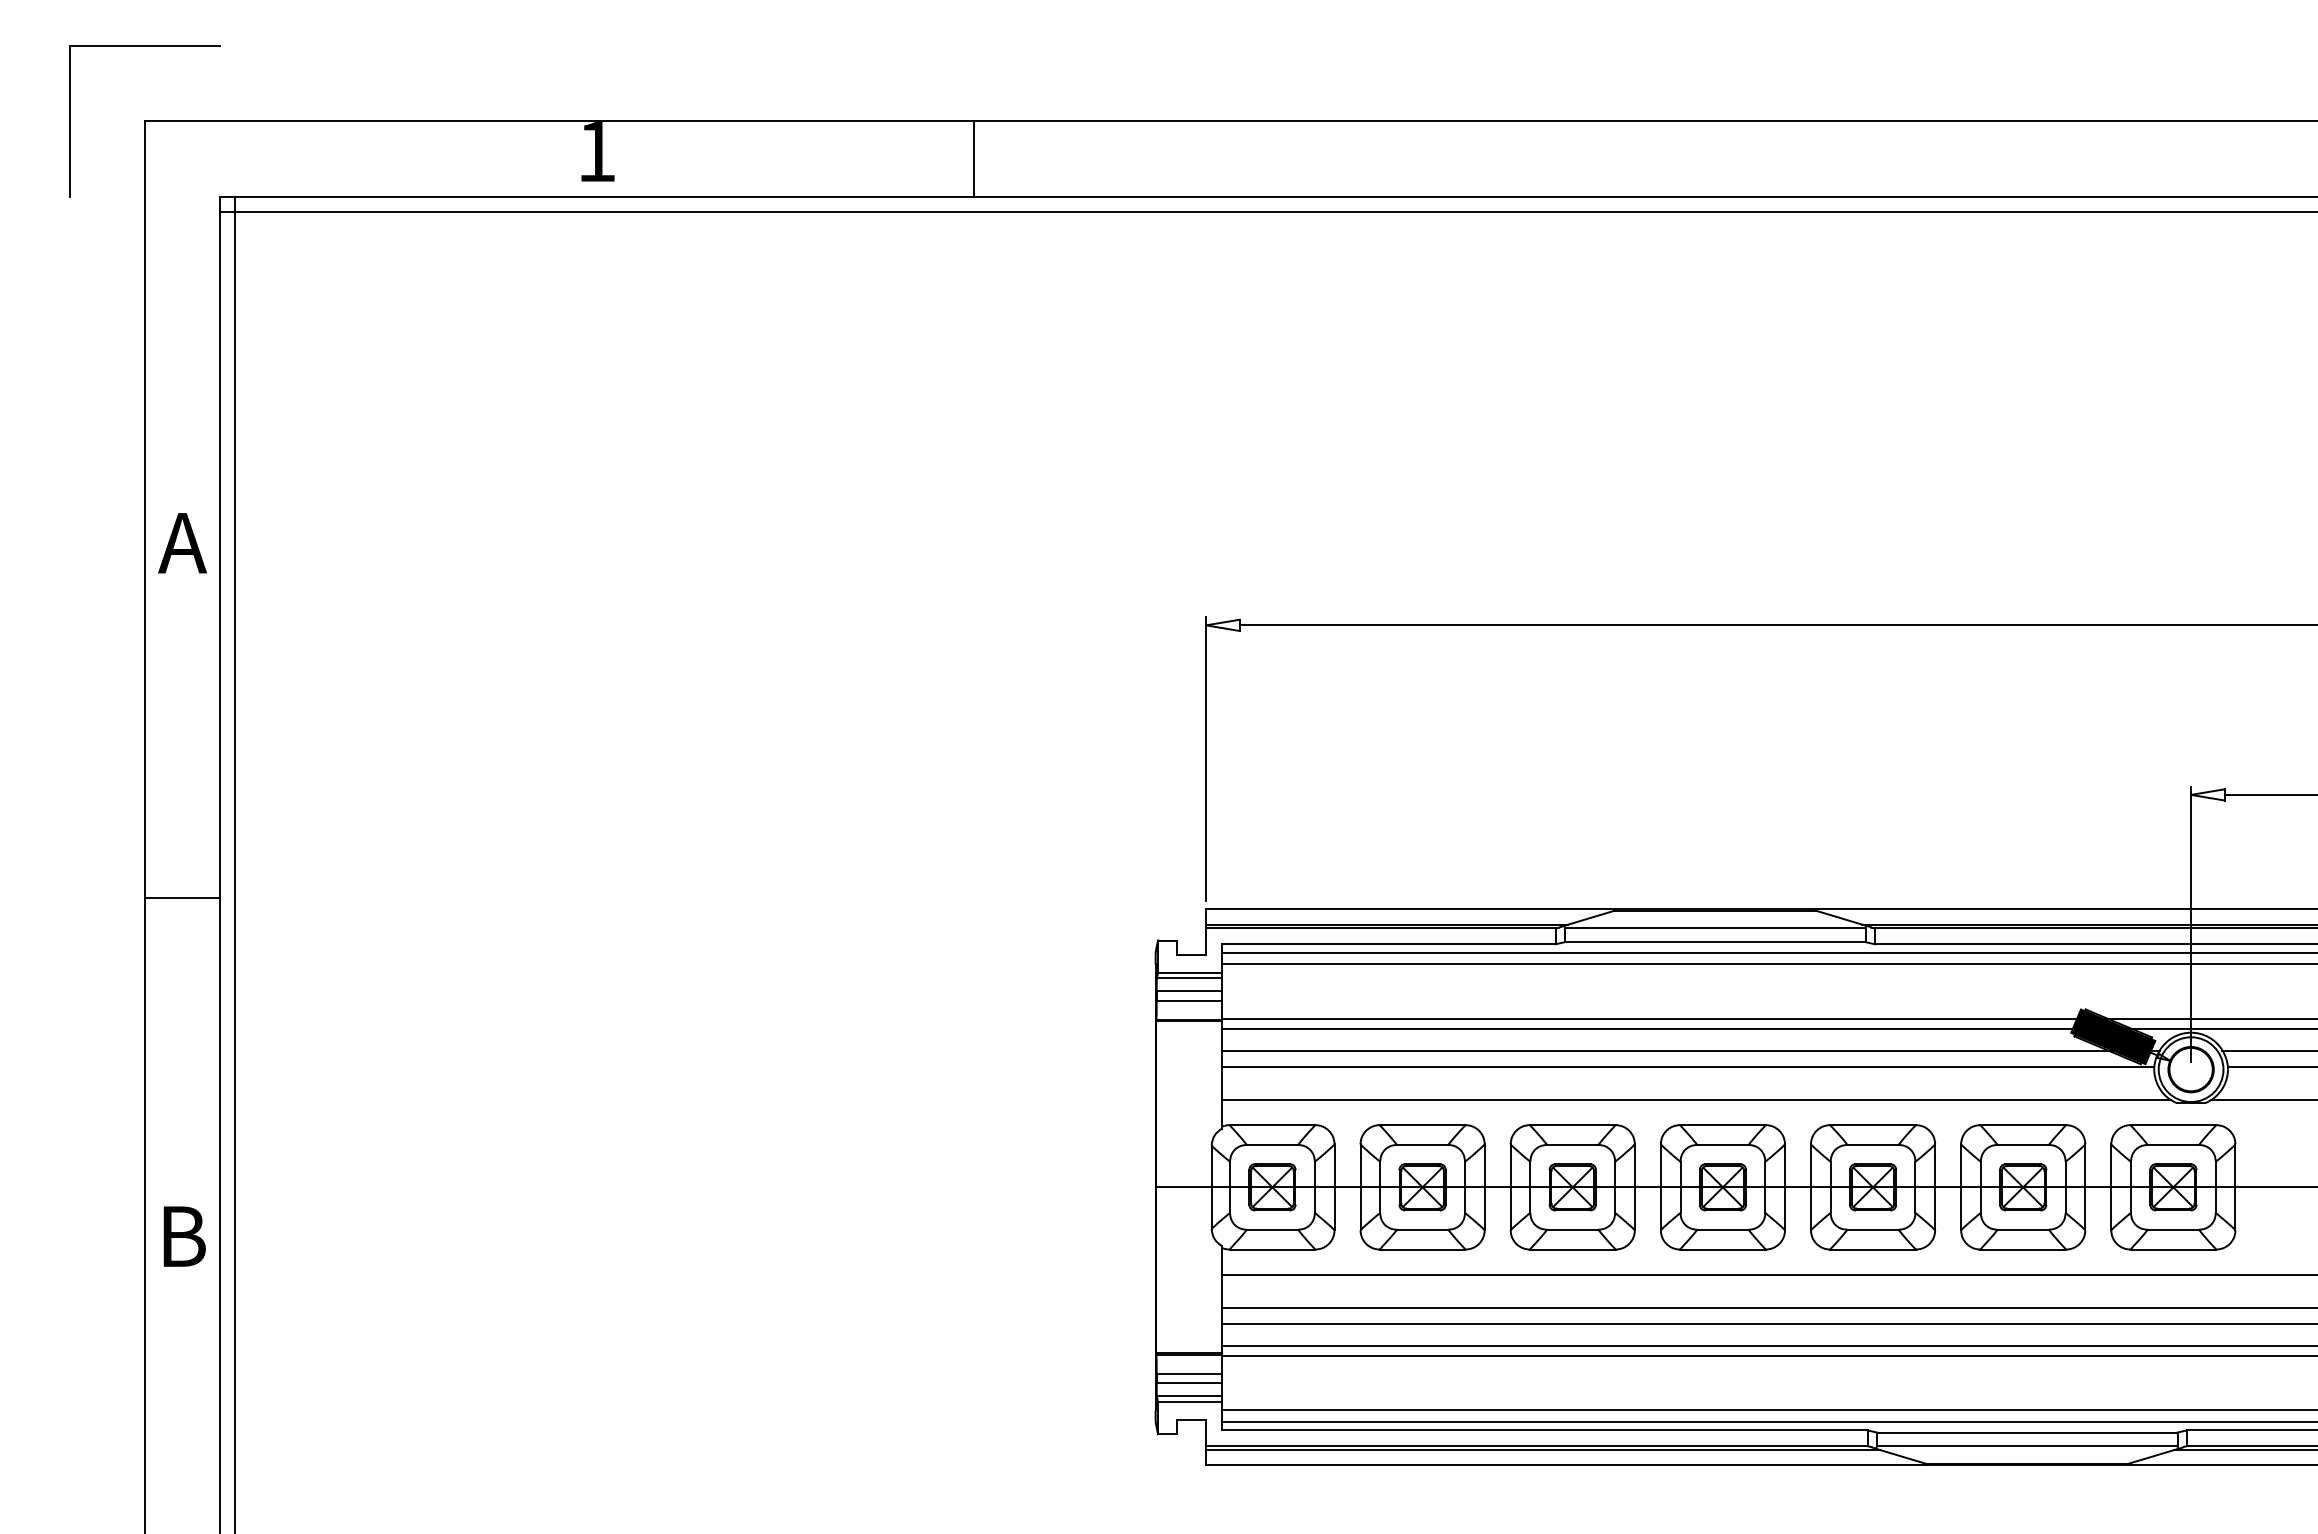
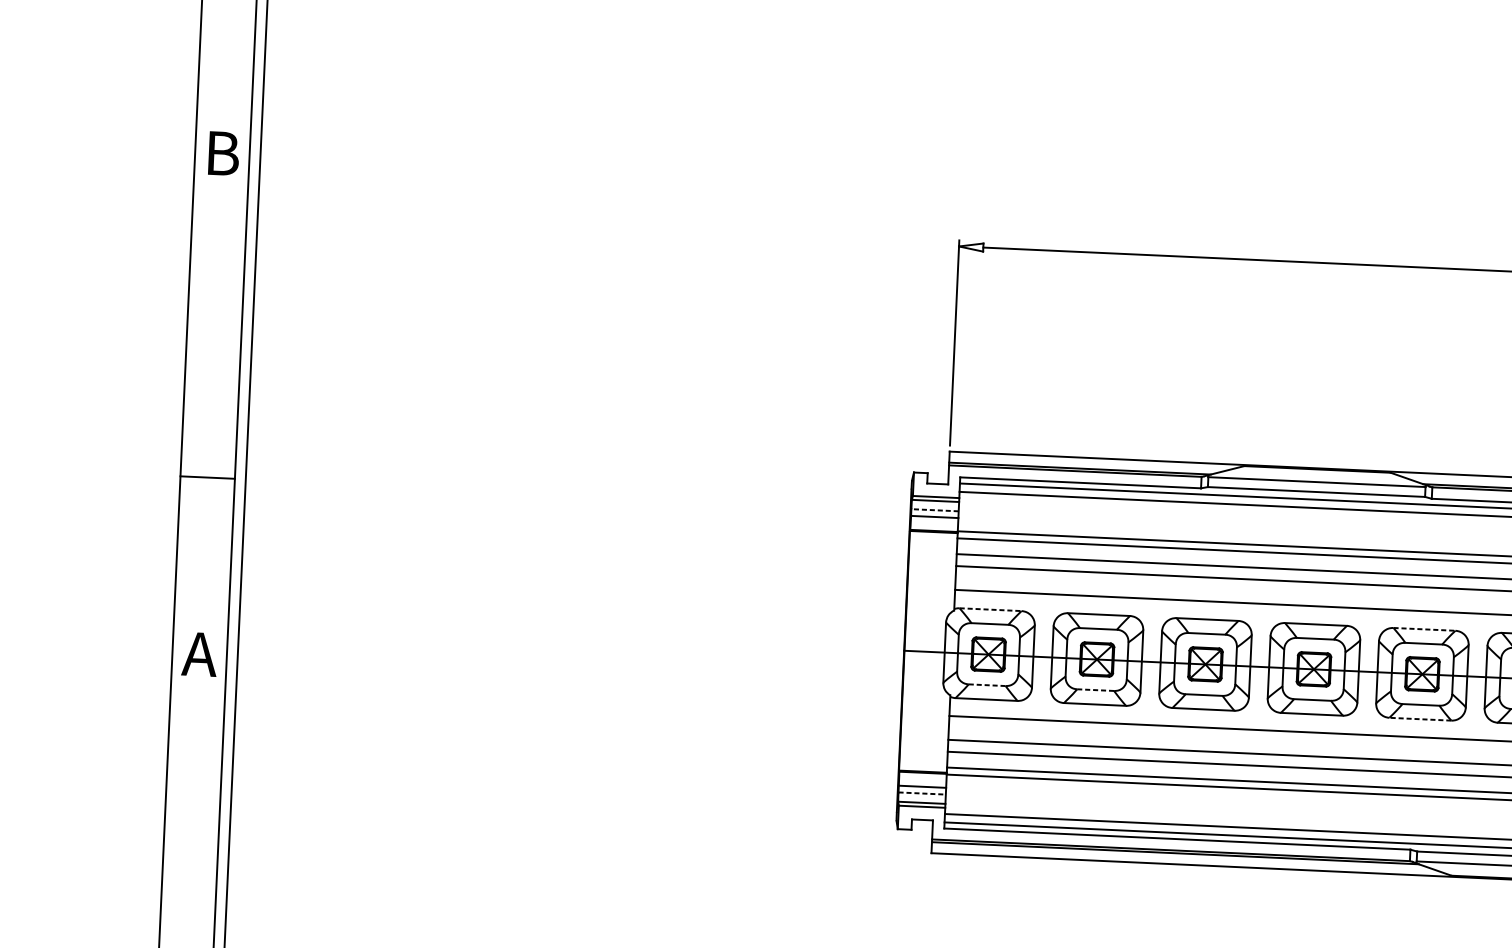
text: (182, 543) -> (222, 153), A -> B
line: (182, 897) -> (207, 477), moved
line: (1189, 991) -> (935, 510), solid -> dashed
line: (1272, 1125) -> (990, 609), solid -> dashed
line: (1873, 1125) -> (1424, 629), solid -> dashed
line: (1272, 1229) -> (987, 685), solid -> dashed
line: (1422, 1229) -> (1095, 689), solid -> dashed
text: (182, 1236) -> (199, 654), B -> A
line: (1873, 1249) -> (1420, 719), solid -> dashed
line: (1189, 1383) -> (922, 793), solid -> dashed

